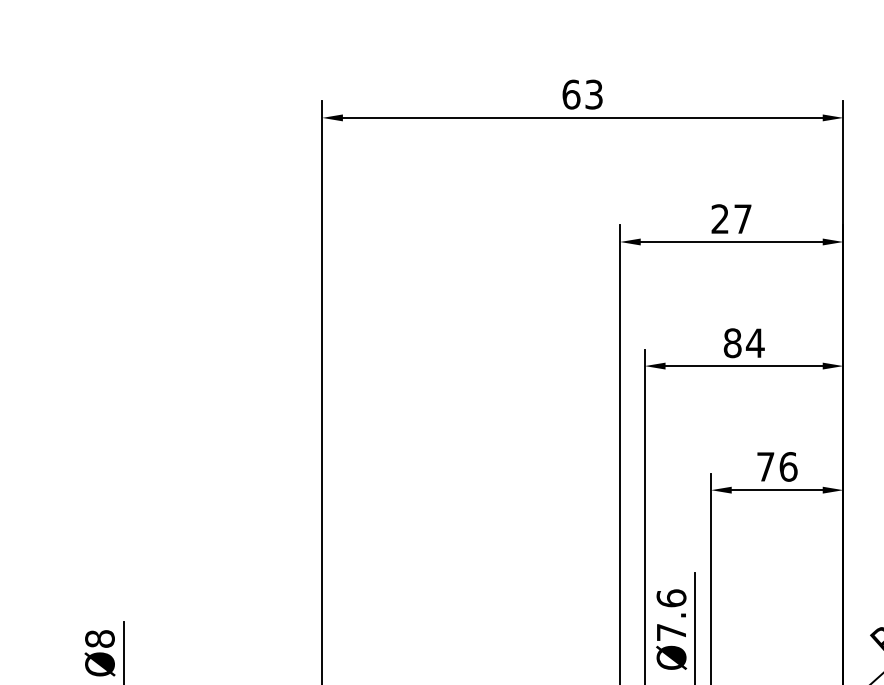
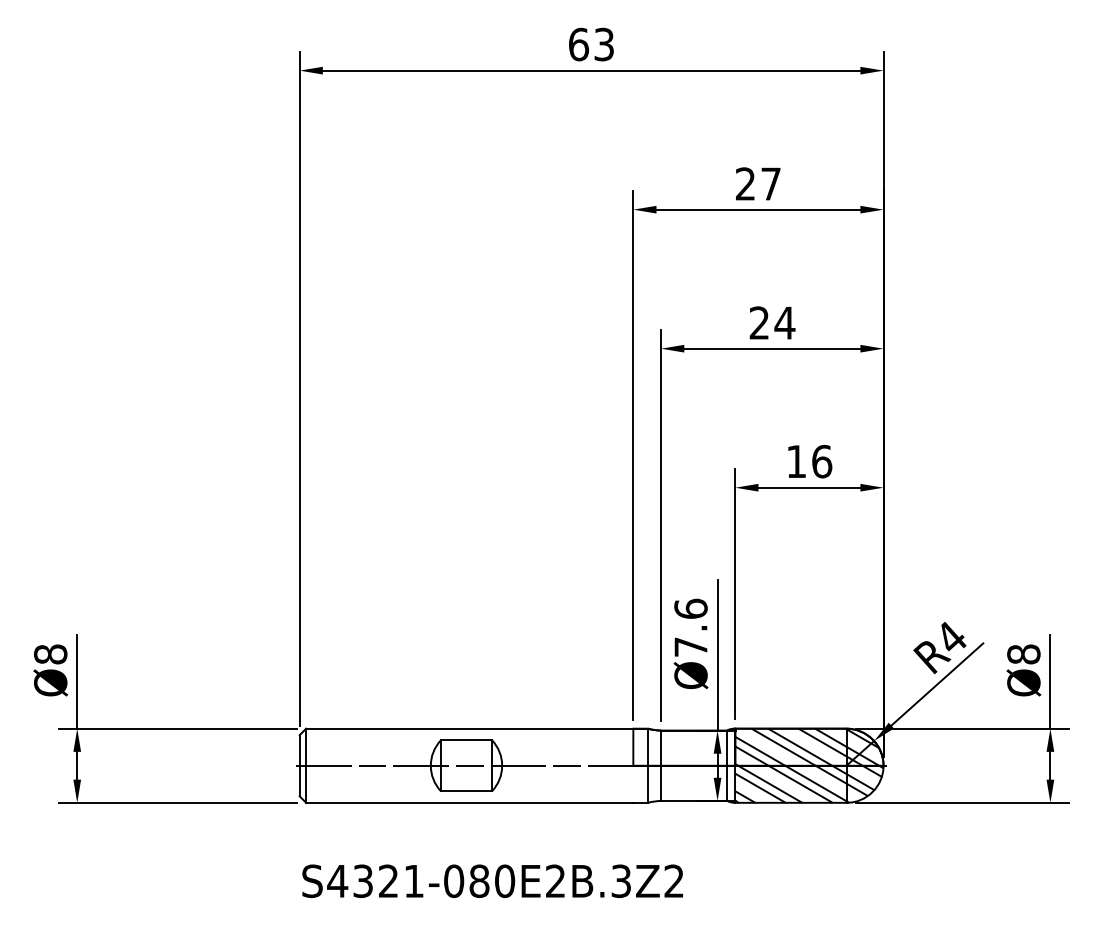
text: (732, 342) -> (759, 322), 84 -> 24
text: (765, 466) -> (796, 461), 76 -> 16

